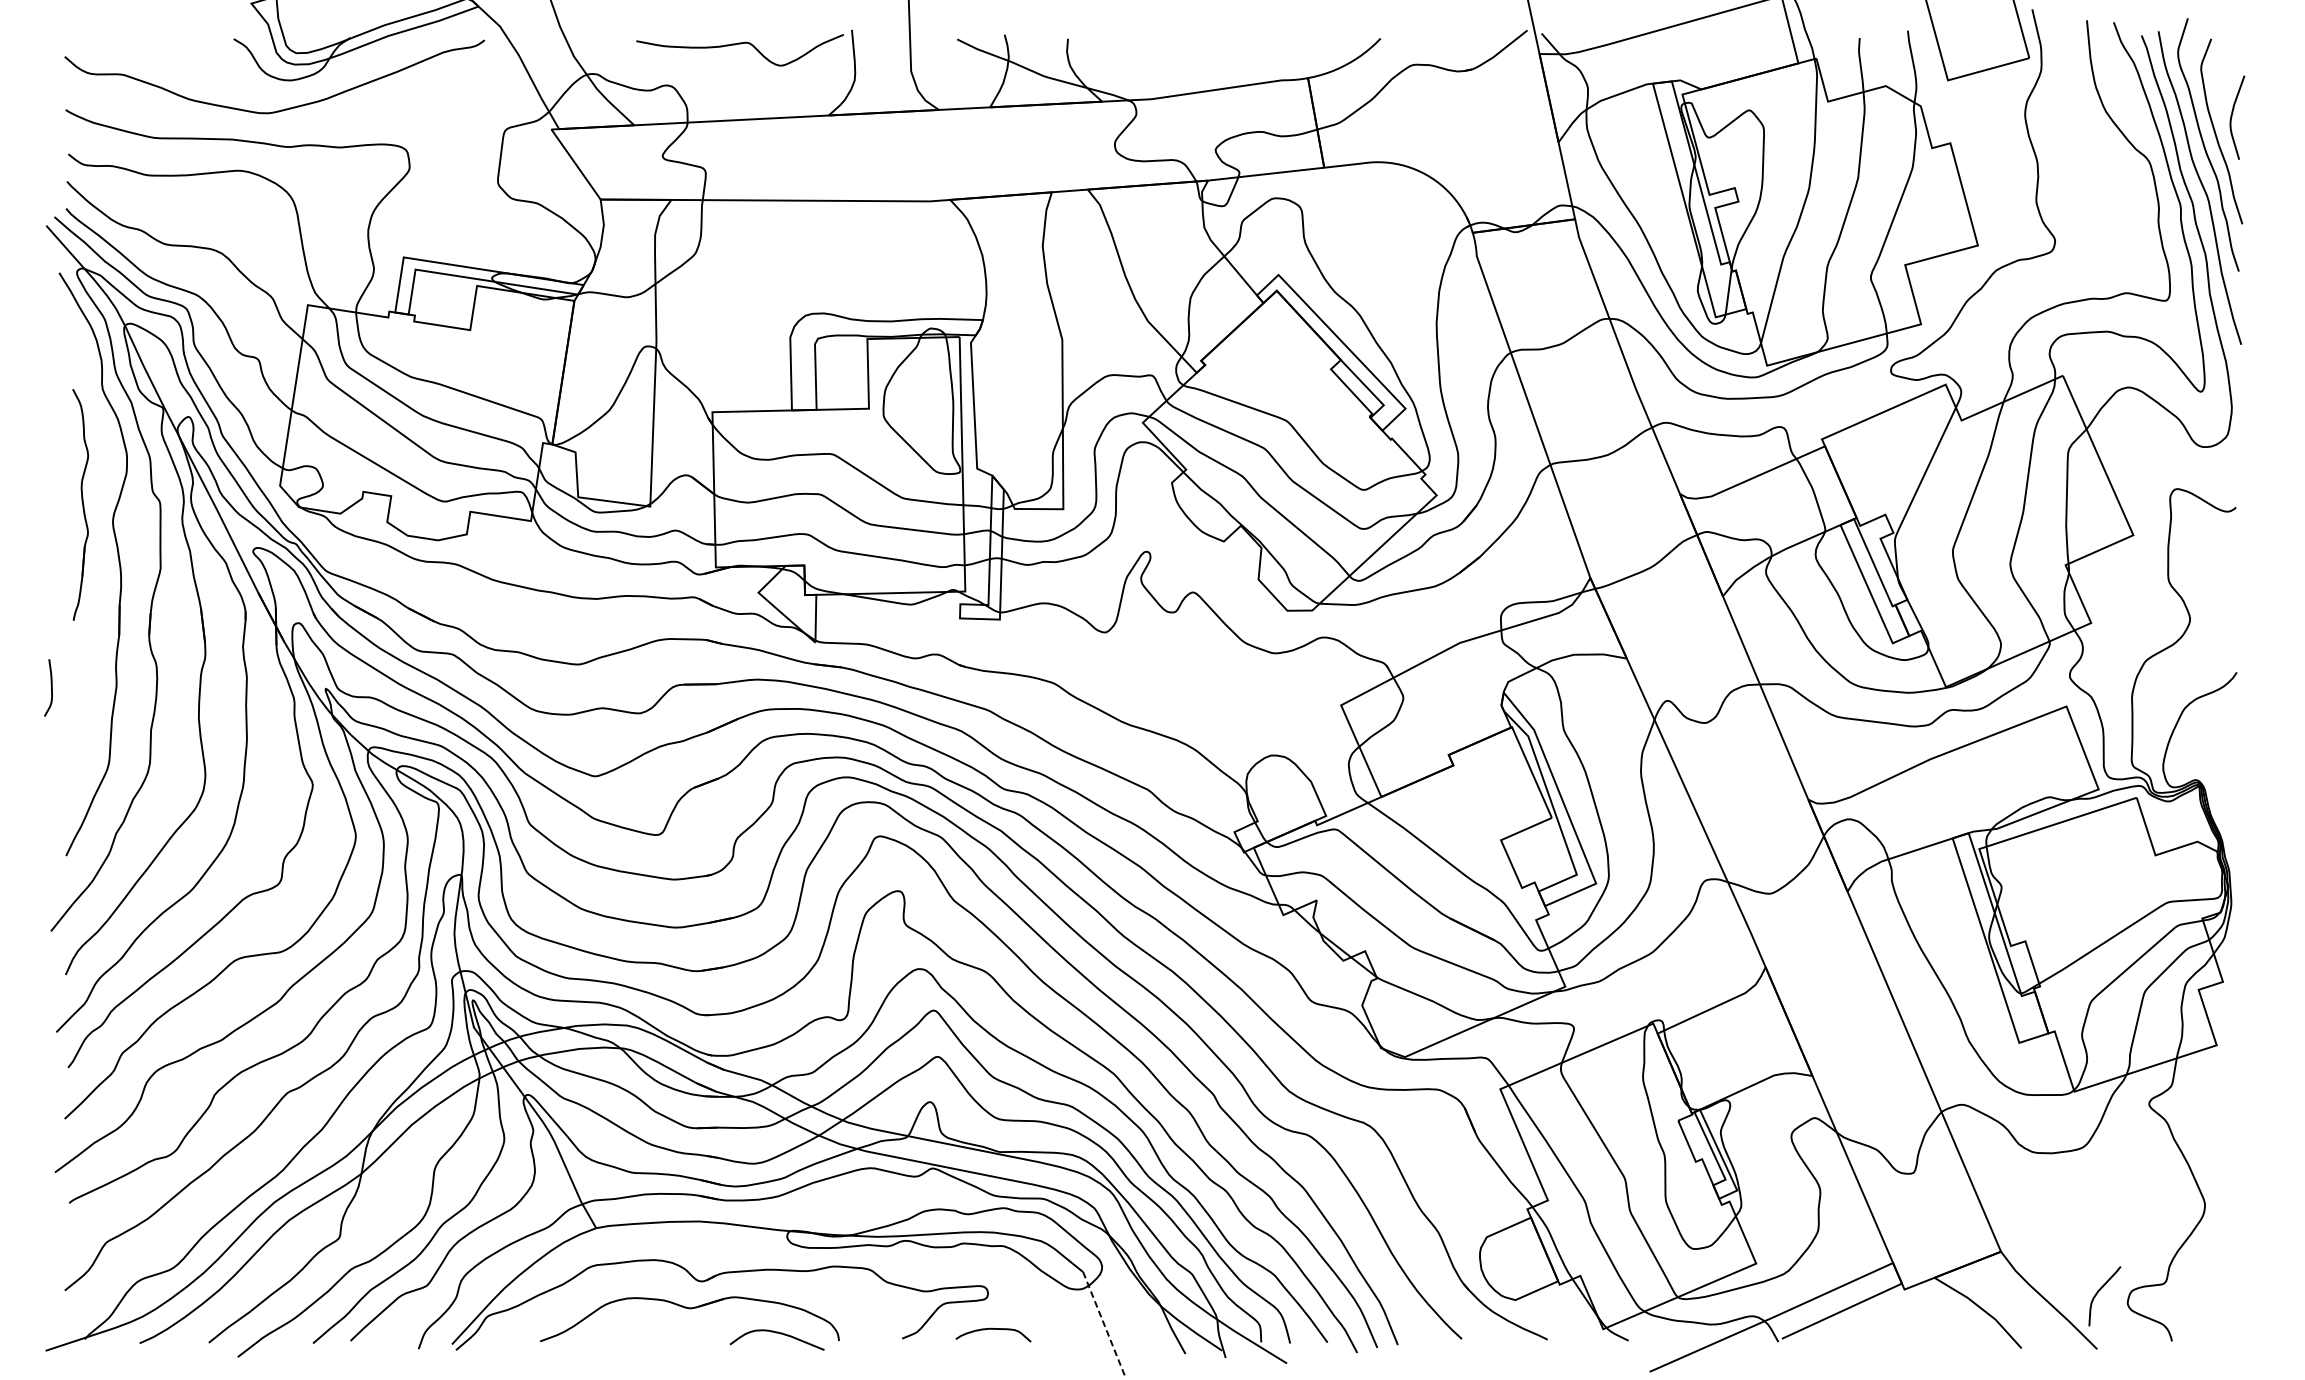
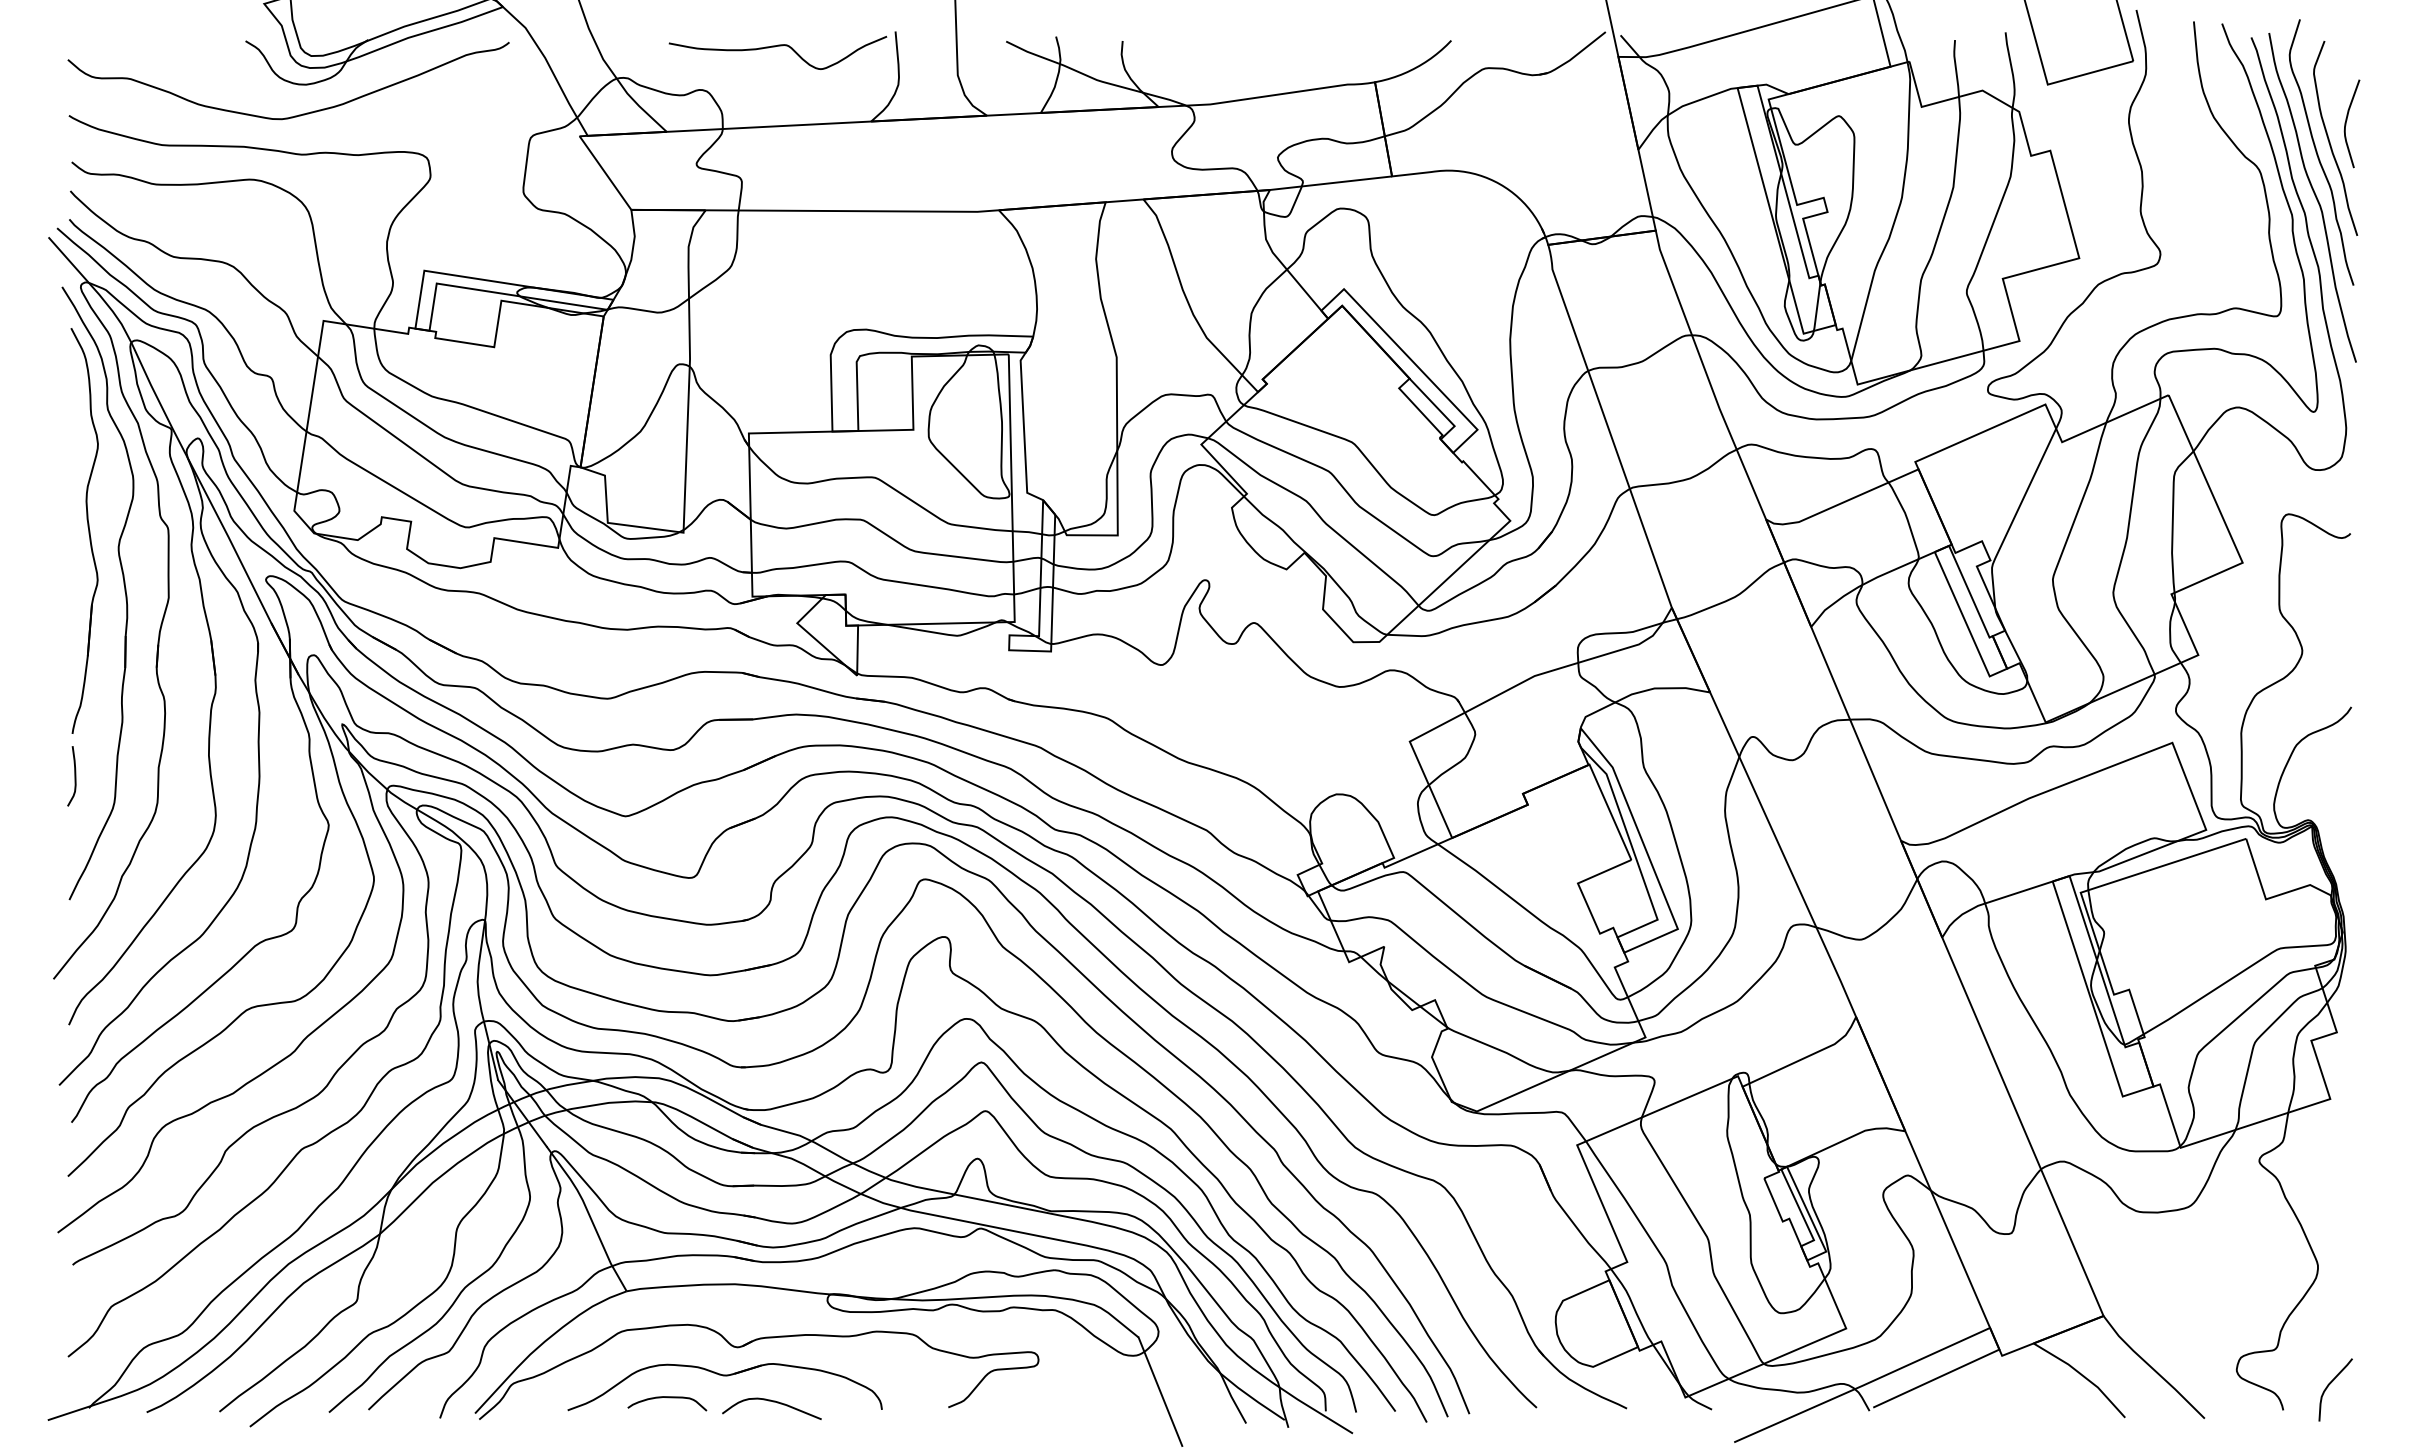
part: (80, 504) -> (84, 530), size x1.67
curve: (51, 688) -> (74, 776), moved
curve: (2099, 1291) -> (2330, 1384), moved
line: (1103, 1324) -> (1160, 1392), dashed -> solid
curve: (993, 1330) -> (667, 1398), moved
curve: (778, 1333) -> (773, 1402), moved

